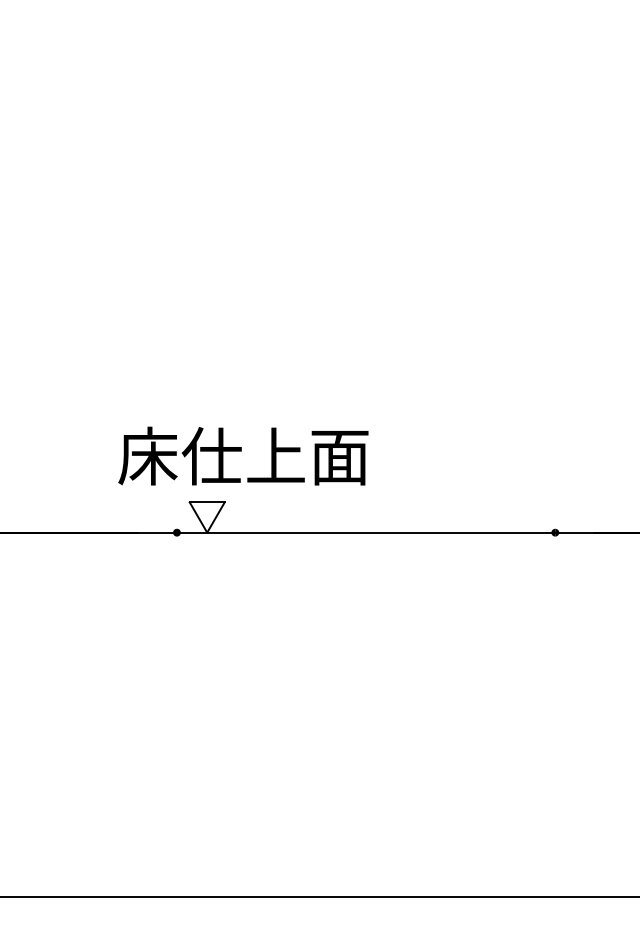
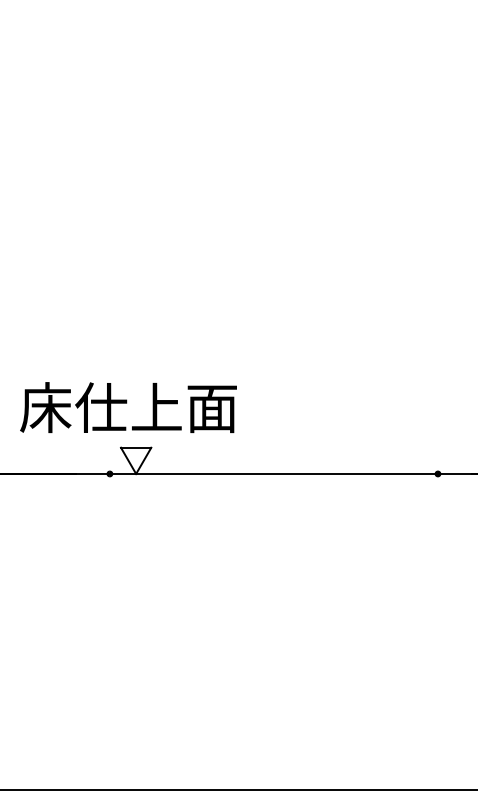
text: (243, 455) -> (128, 407), moved

